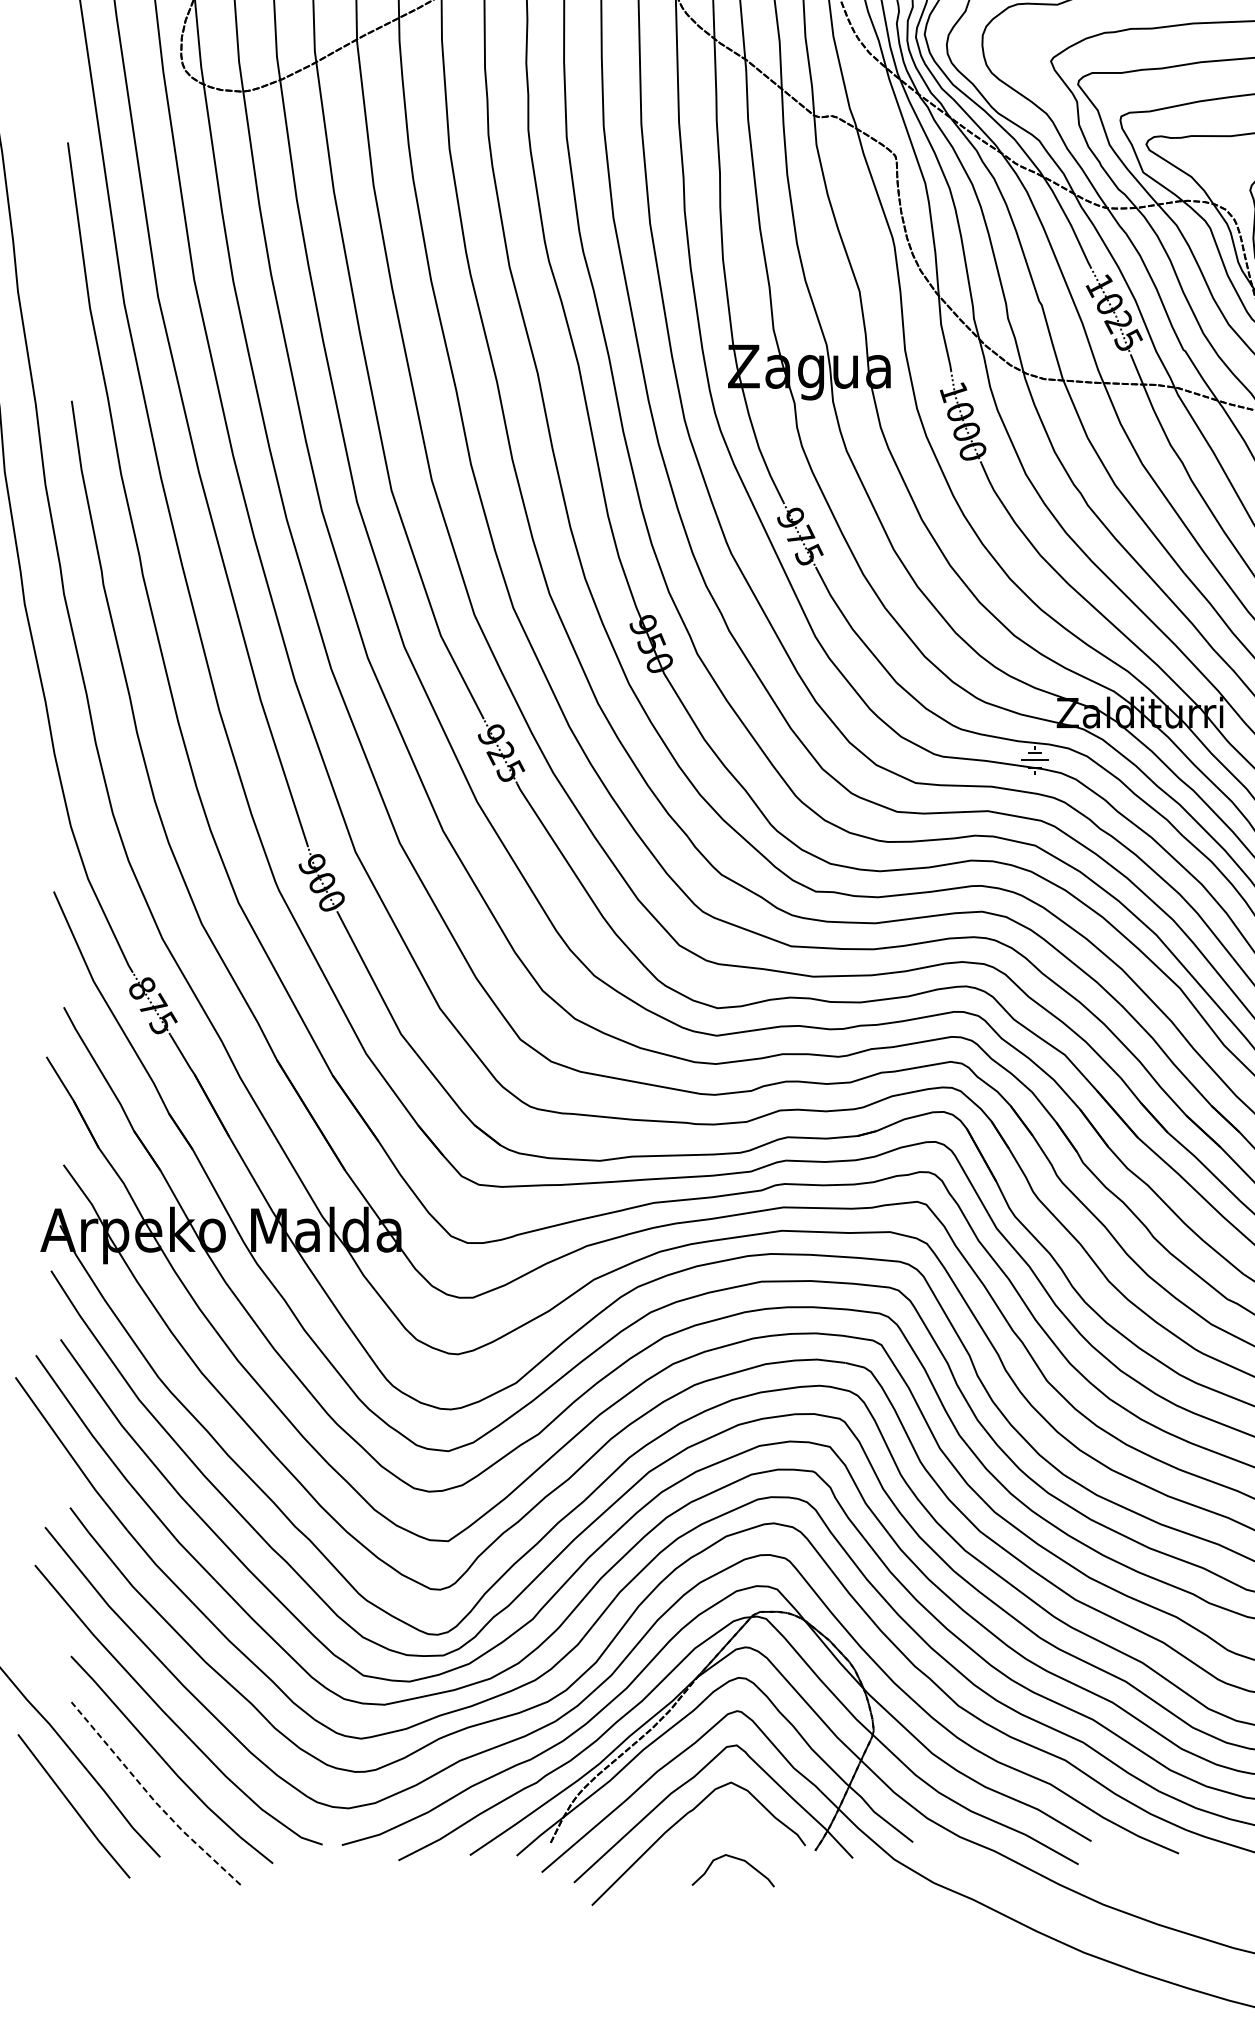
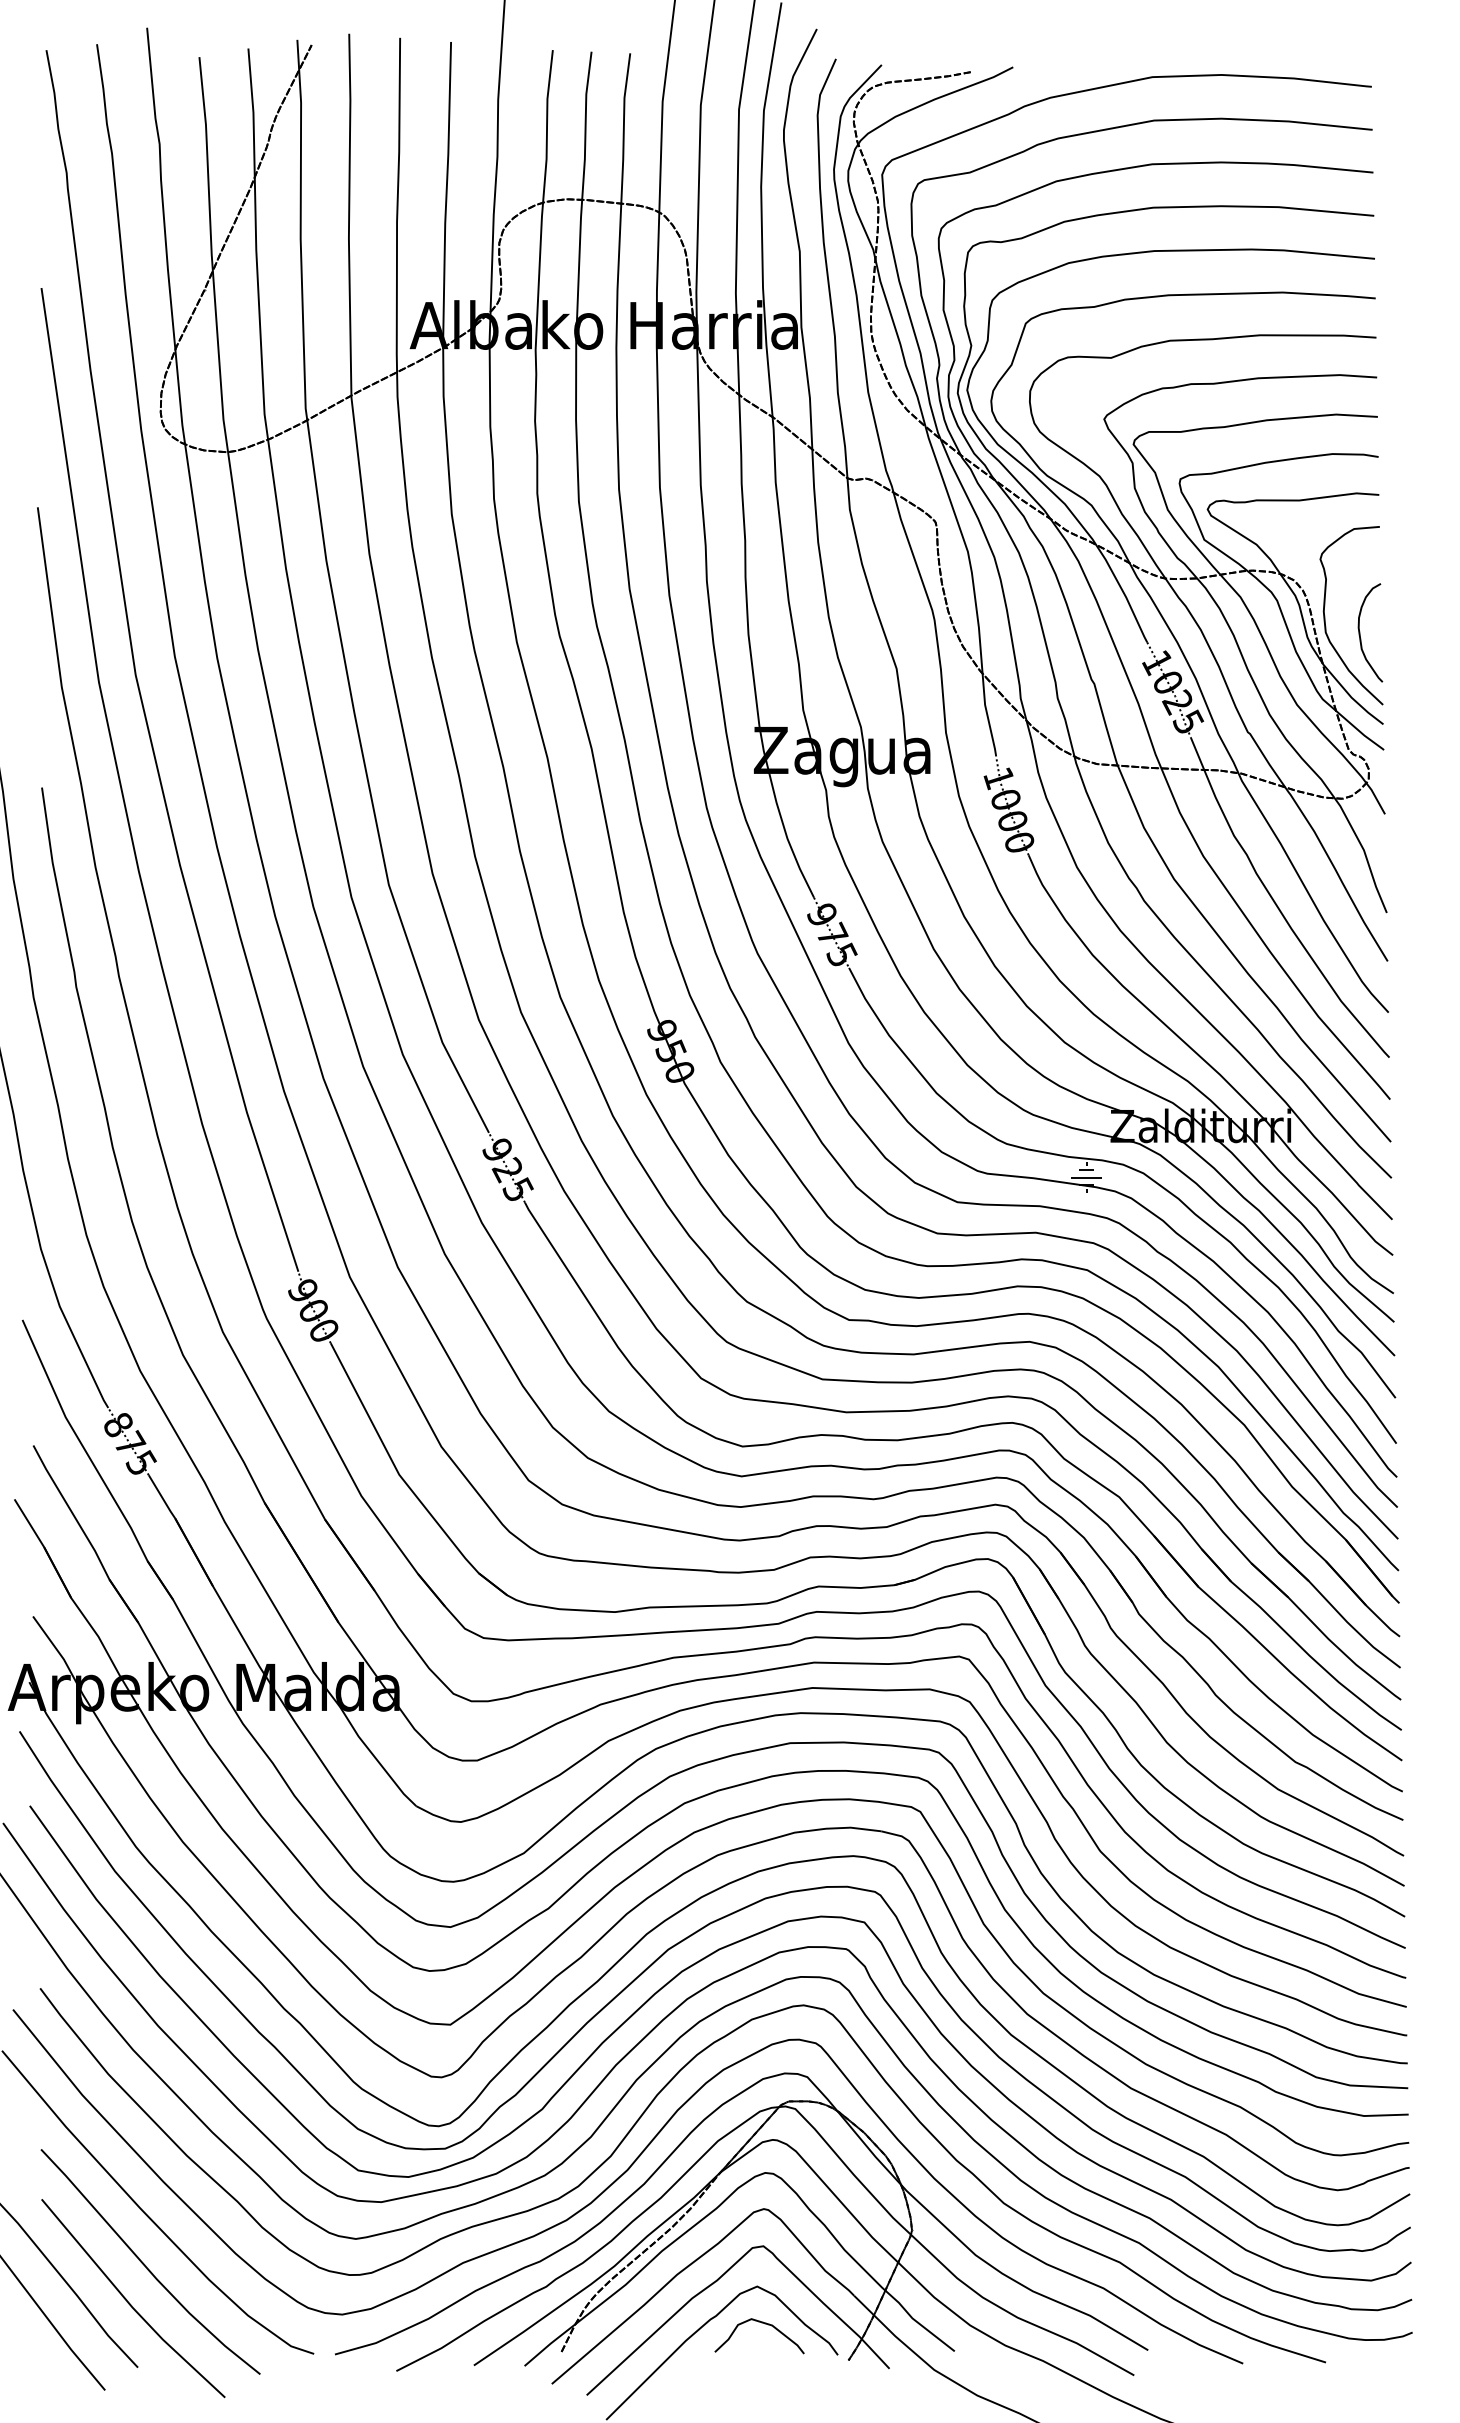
line: (152, 1798) -> (129, 2303), dashed -> solid
curve: (737, 1859) -> (764, 2324), moved

